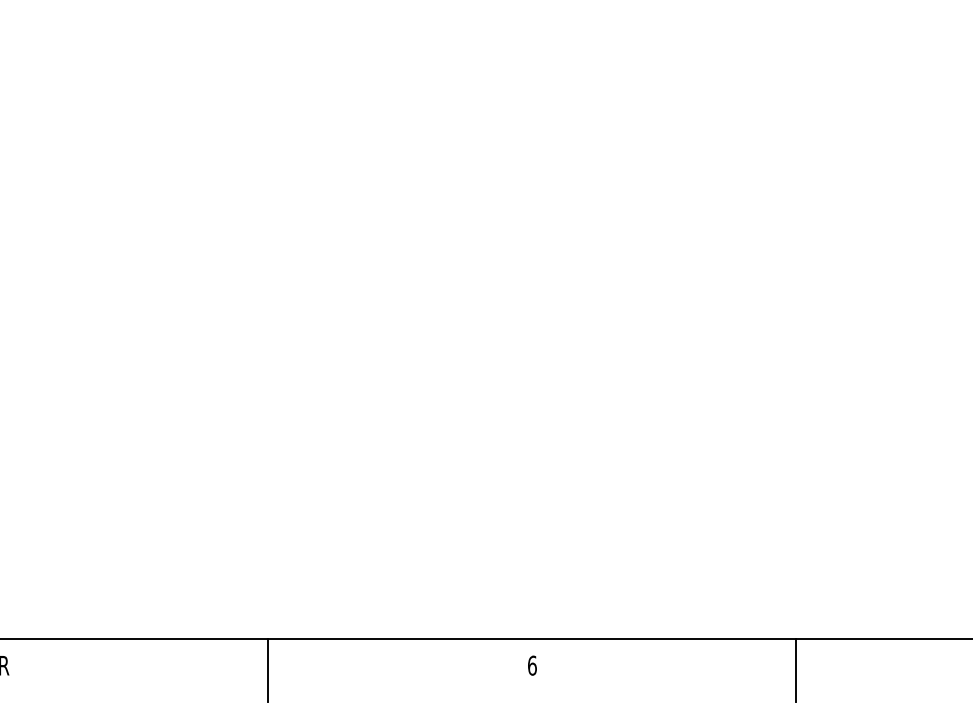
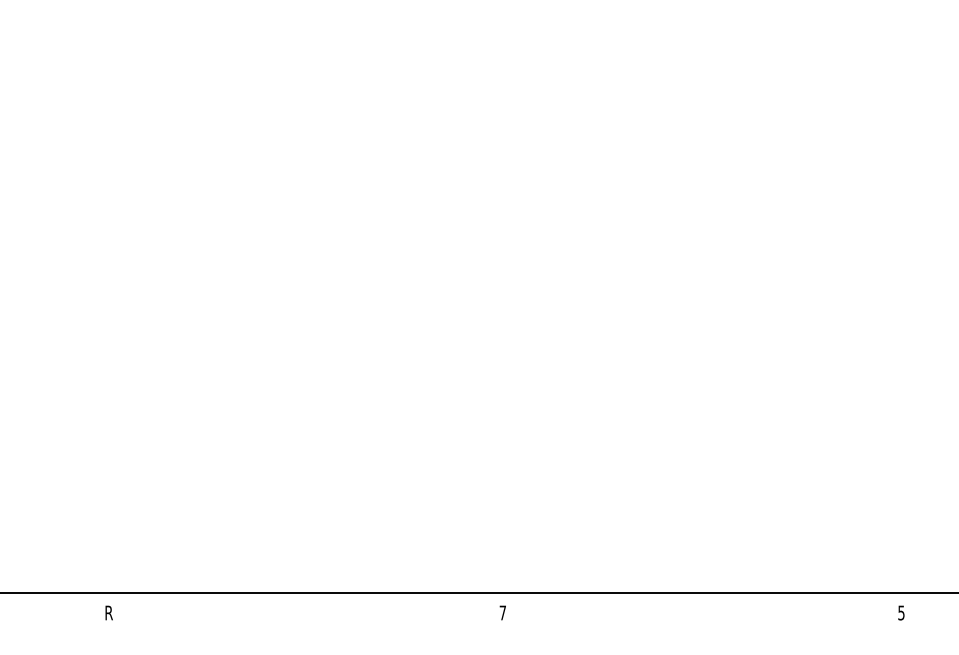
text: (531, 665) -> (502, 612), 6 -> 7
line: (267, 670) -> (305, 616), removed
line: (796, 670) -> (699, 616), removed

